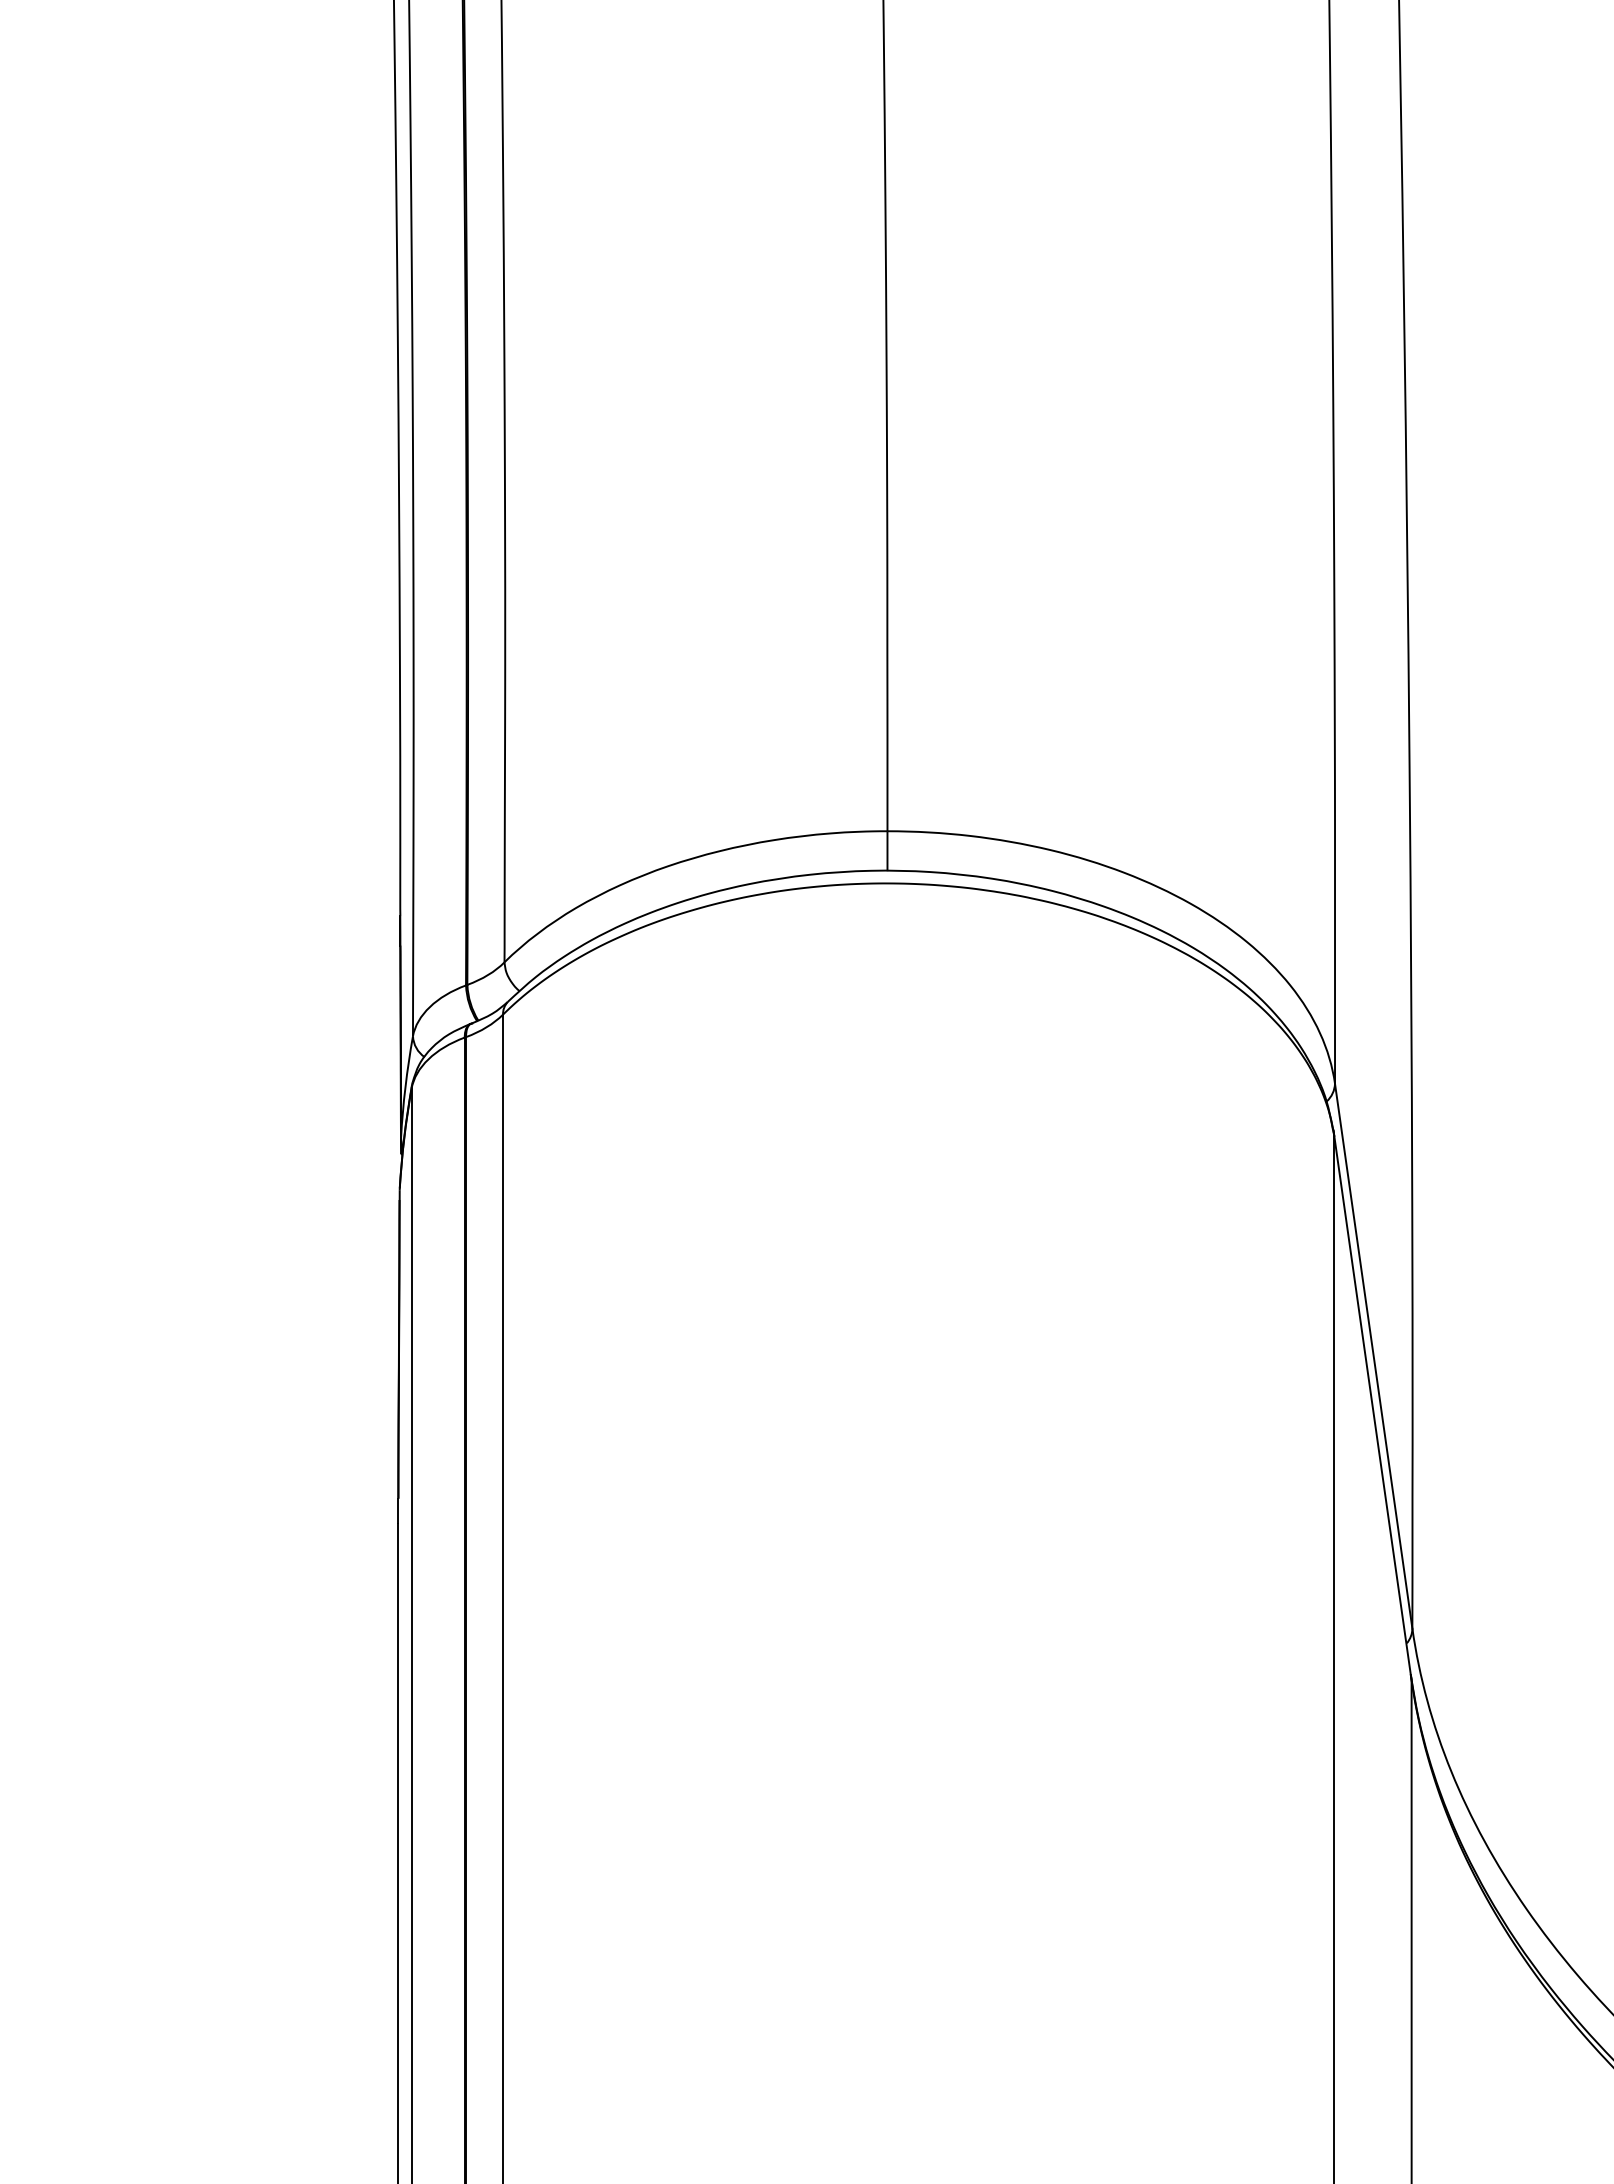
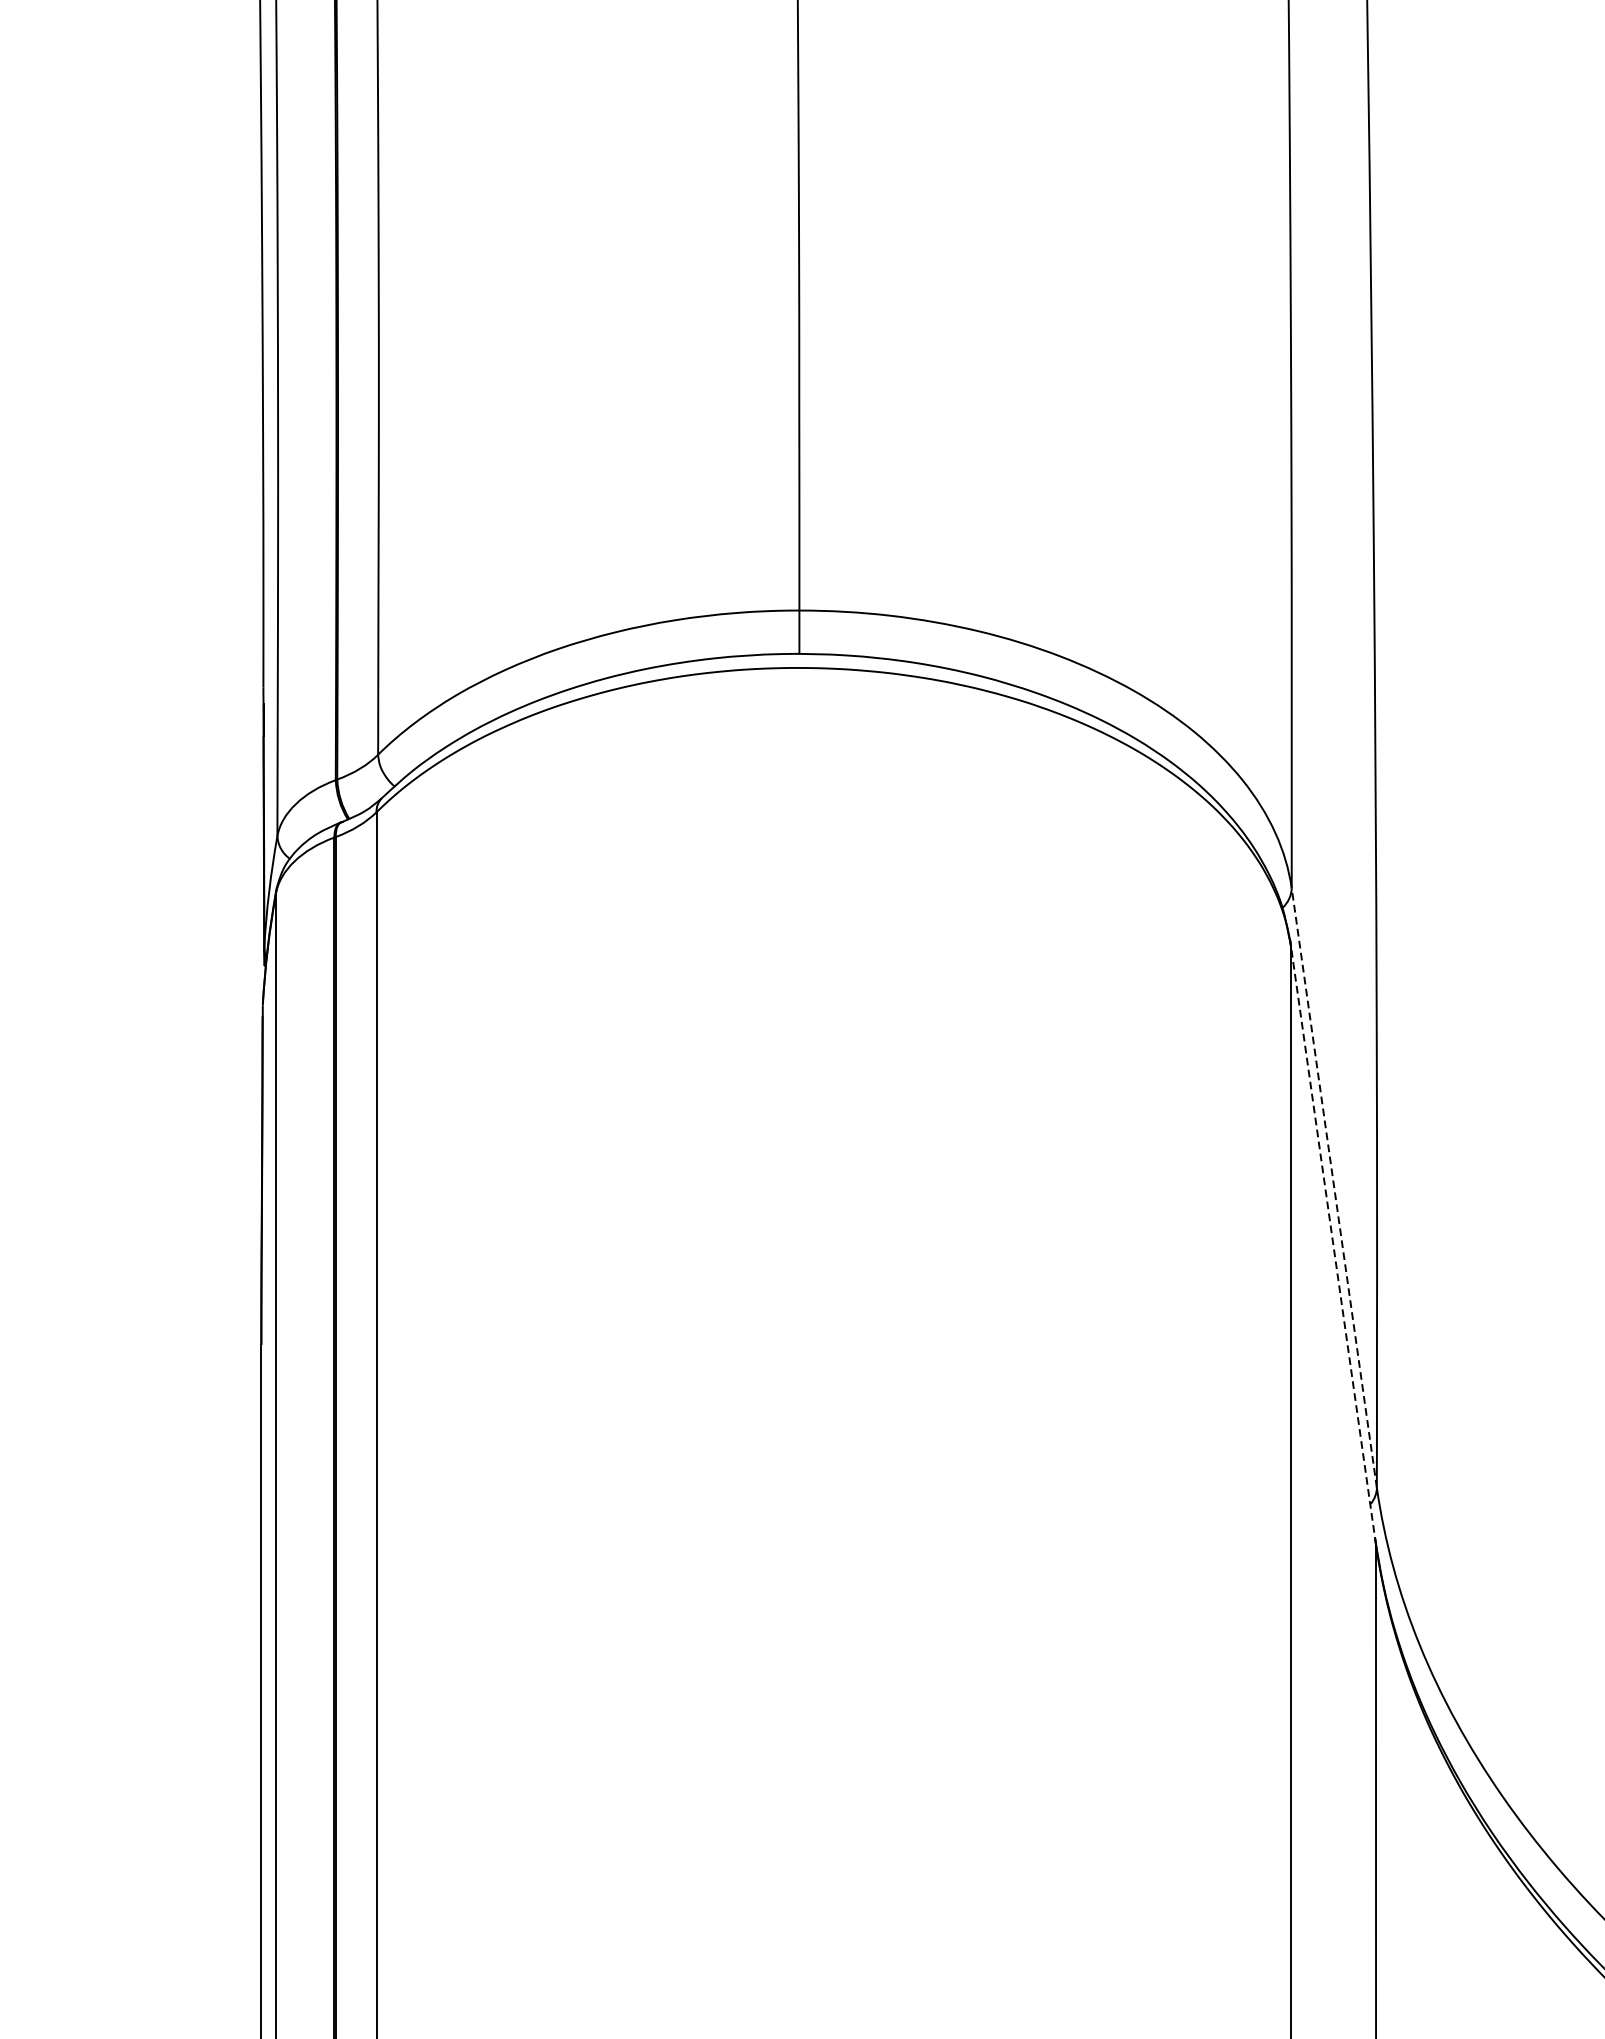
line: (1373, 1355) -> (1334, 1187), solid -> dashed
line: (1372, 1408) -> (1332, 1245), solid -> dashed

